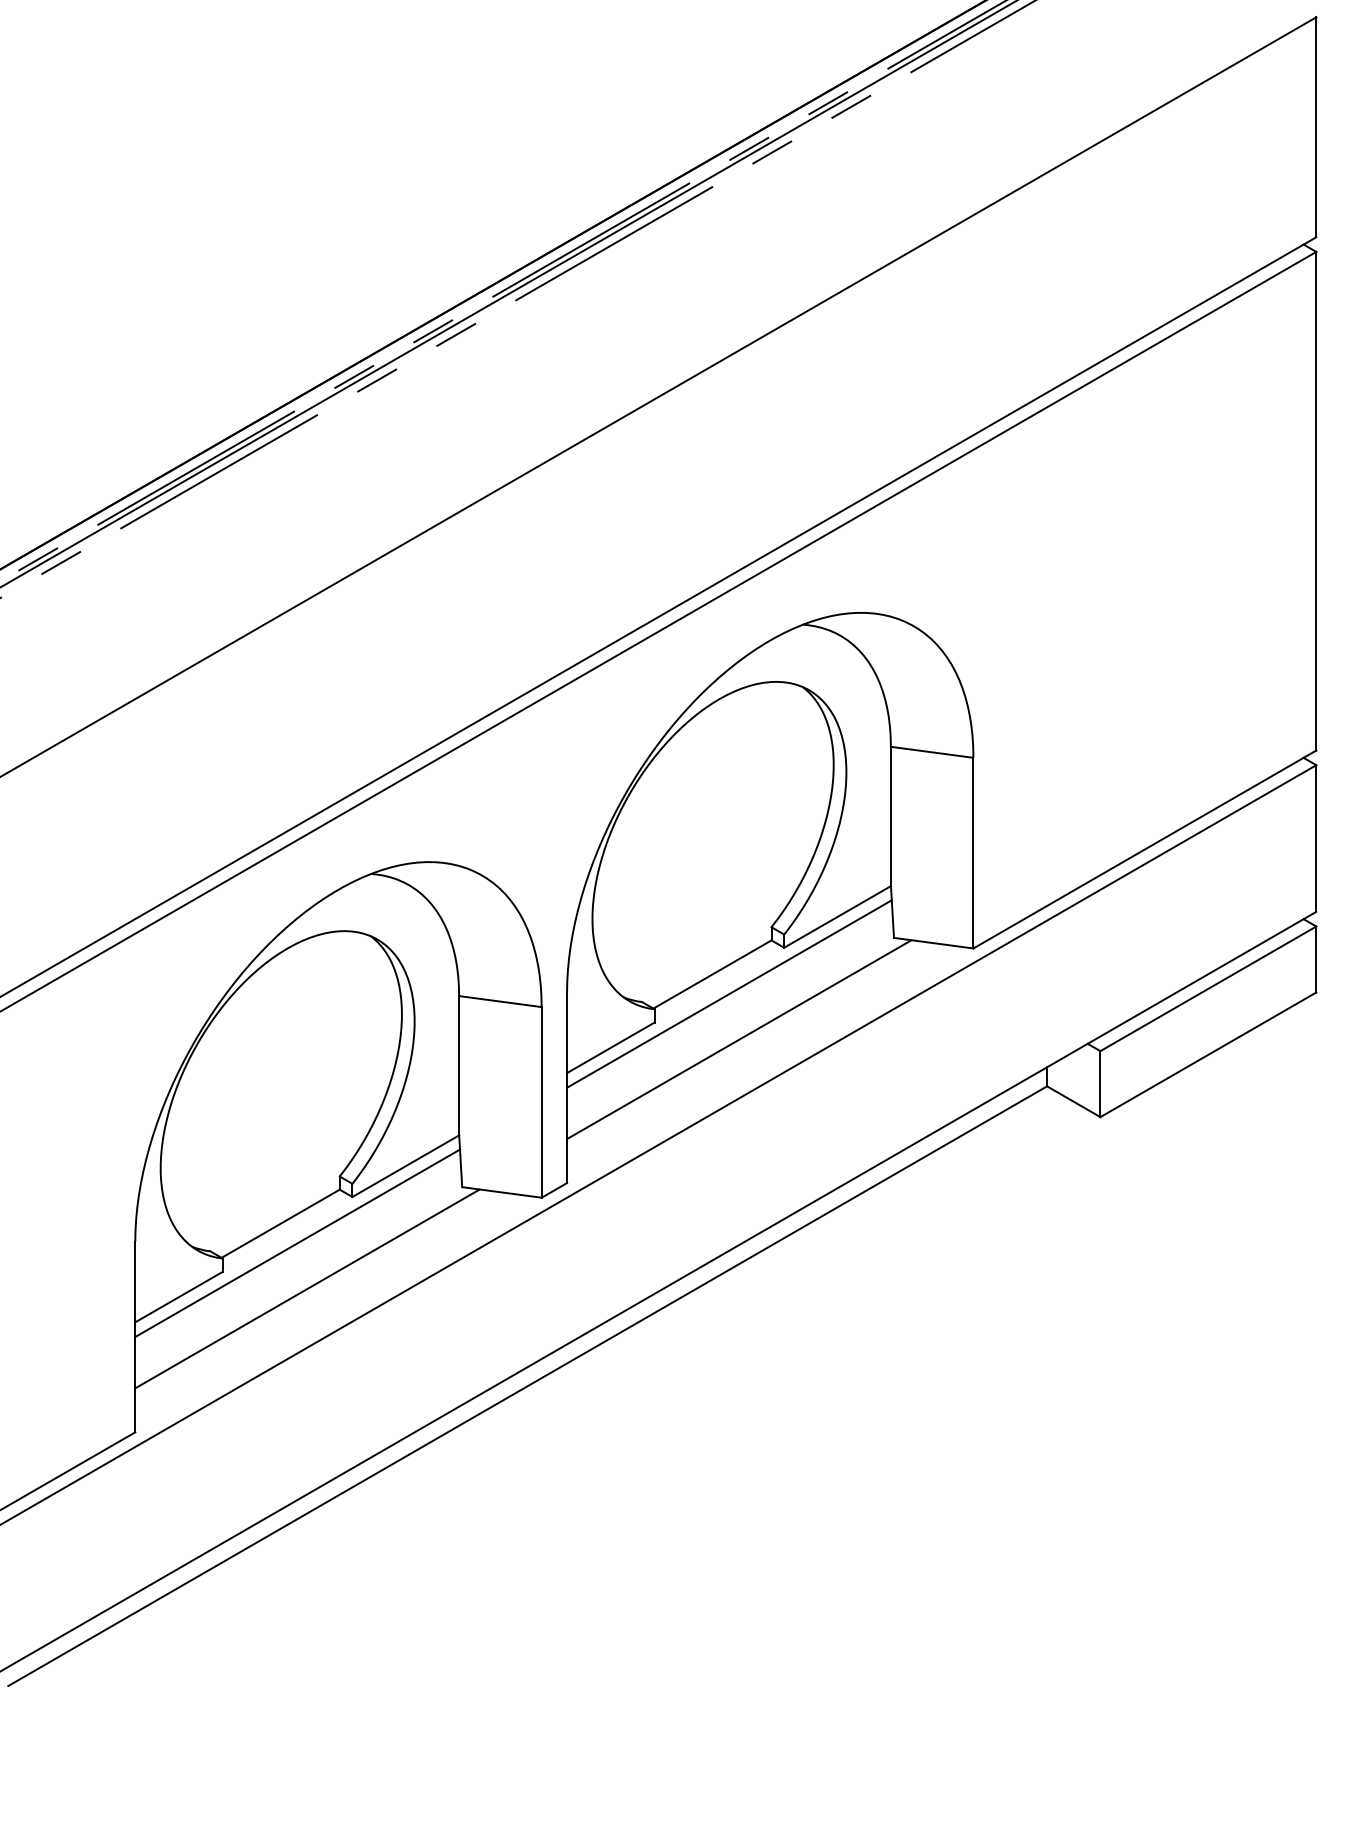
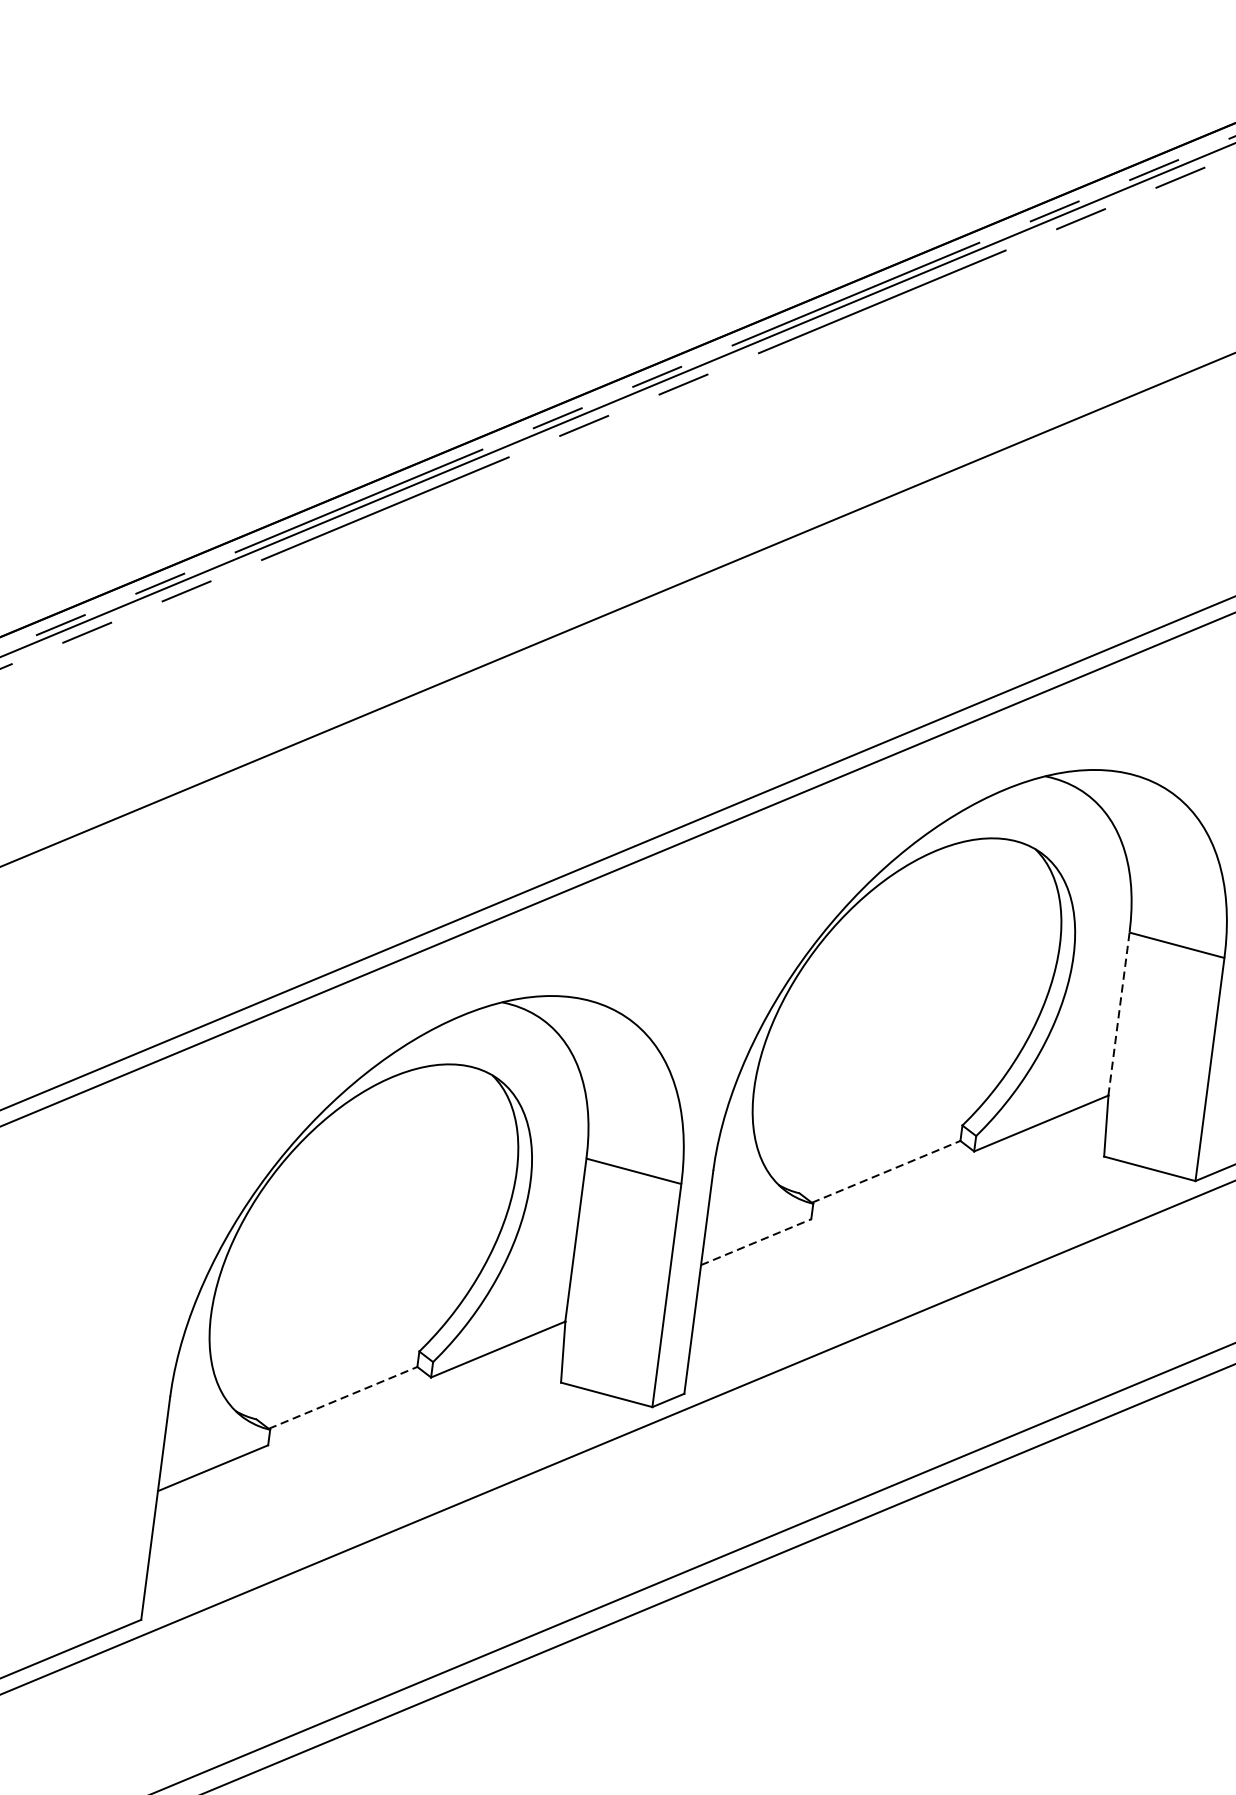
line: (890, 816) -> (1118, 1014), solid -> dashed
line: (712, 974) -> (886, 1171), solid -> dashed
line: (729, 993) -> (903, 1196), removed
line: (739, 1039) -> (907, 1252), removed
line: (610, 1047) -> (755, 1241), solid -> dashed
line: (281, 1223) -> (344, 1397), solid -> dashed
line: (297, 1243) -> (359, 1423), removed
line: (307, 1288) -> (364, 1477), removed

